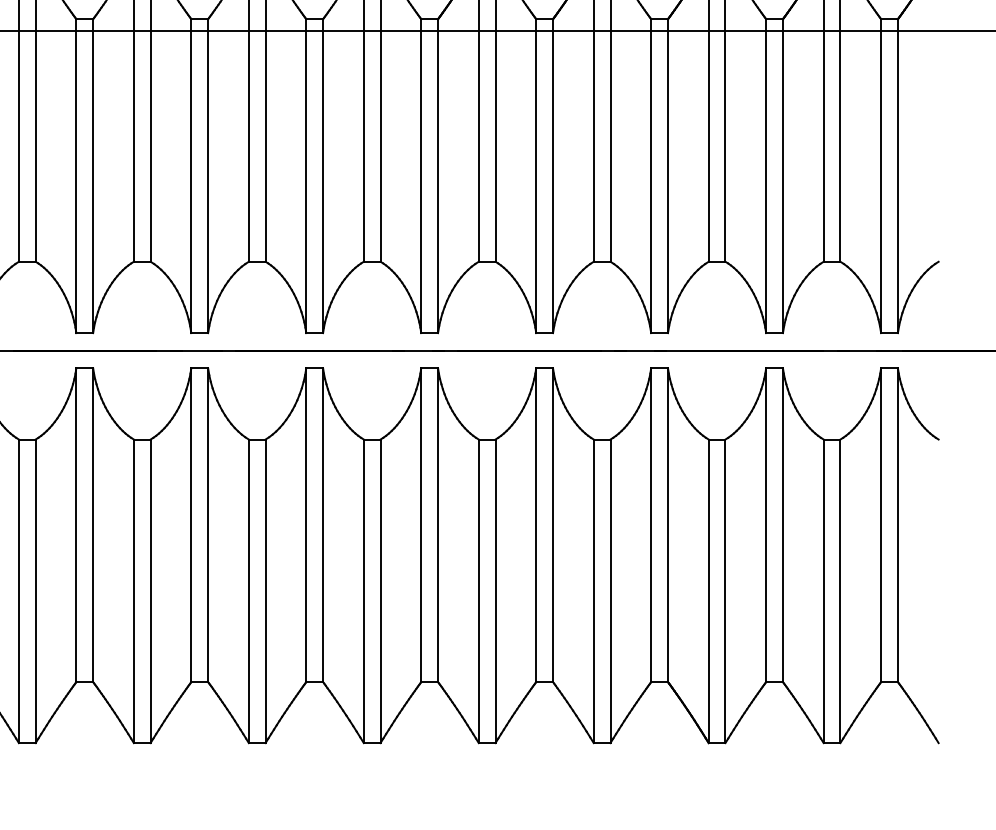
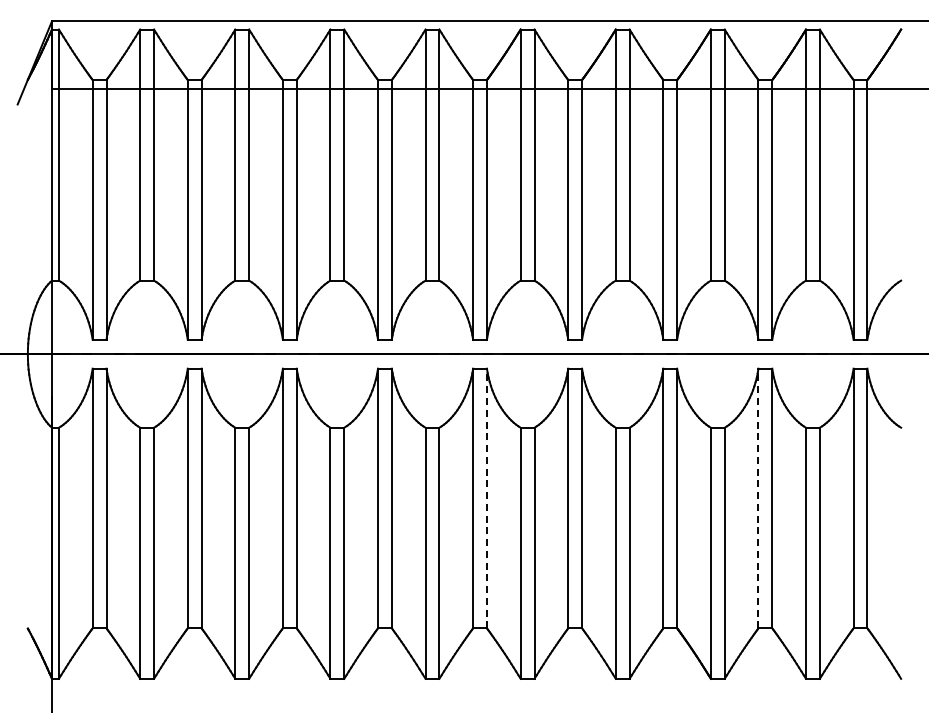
line: (437, 525) -> (486, 498), solid -> dashed
line: (766, 525) -> (758, 498), solid -> dashed

